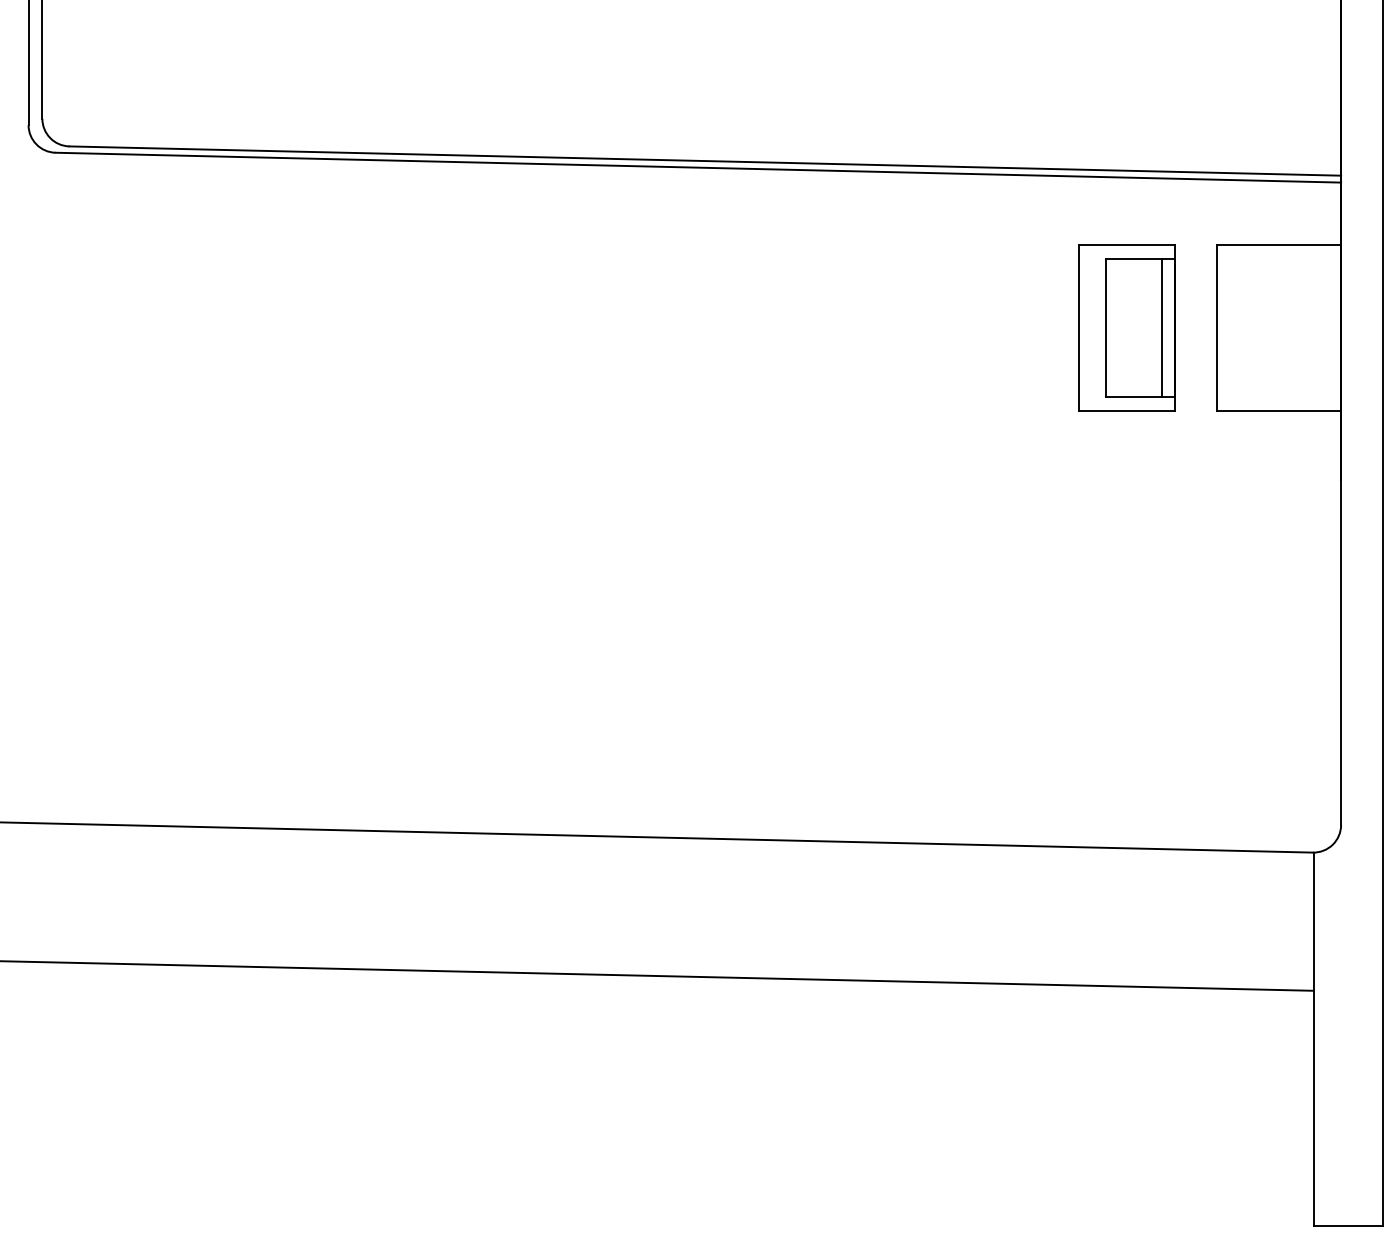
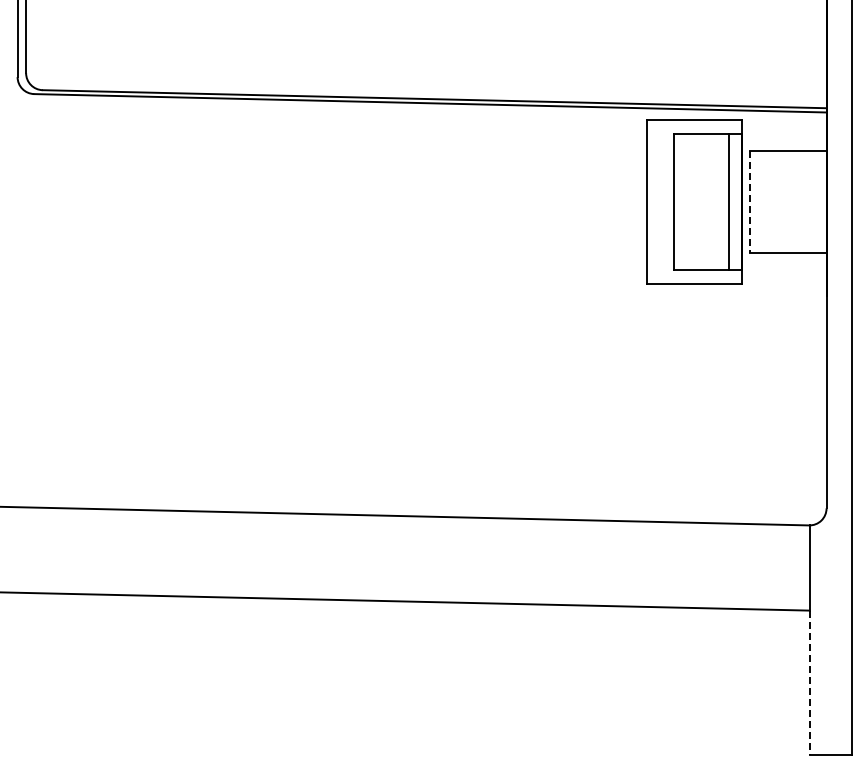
part: (1126, 327) -> (694, 201), size x1.6
line: (1216, 328) -> (749, 202), solid -> dashed
line: (1313, 1109) -> (809, 683), solid -> dashed

